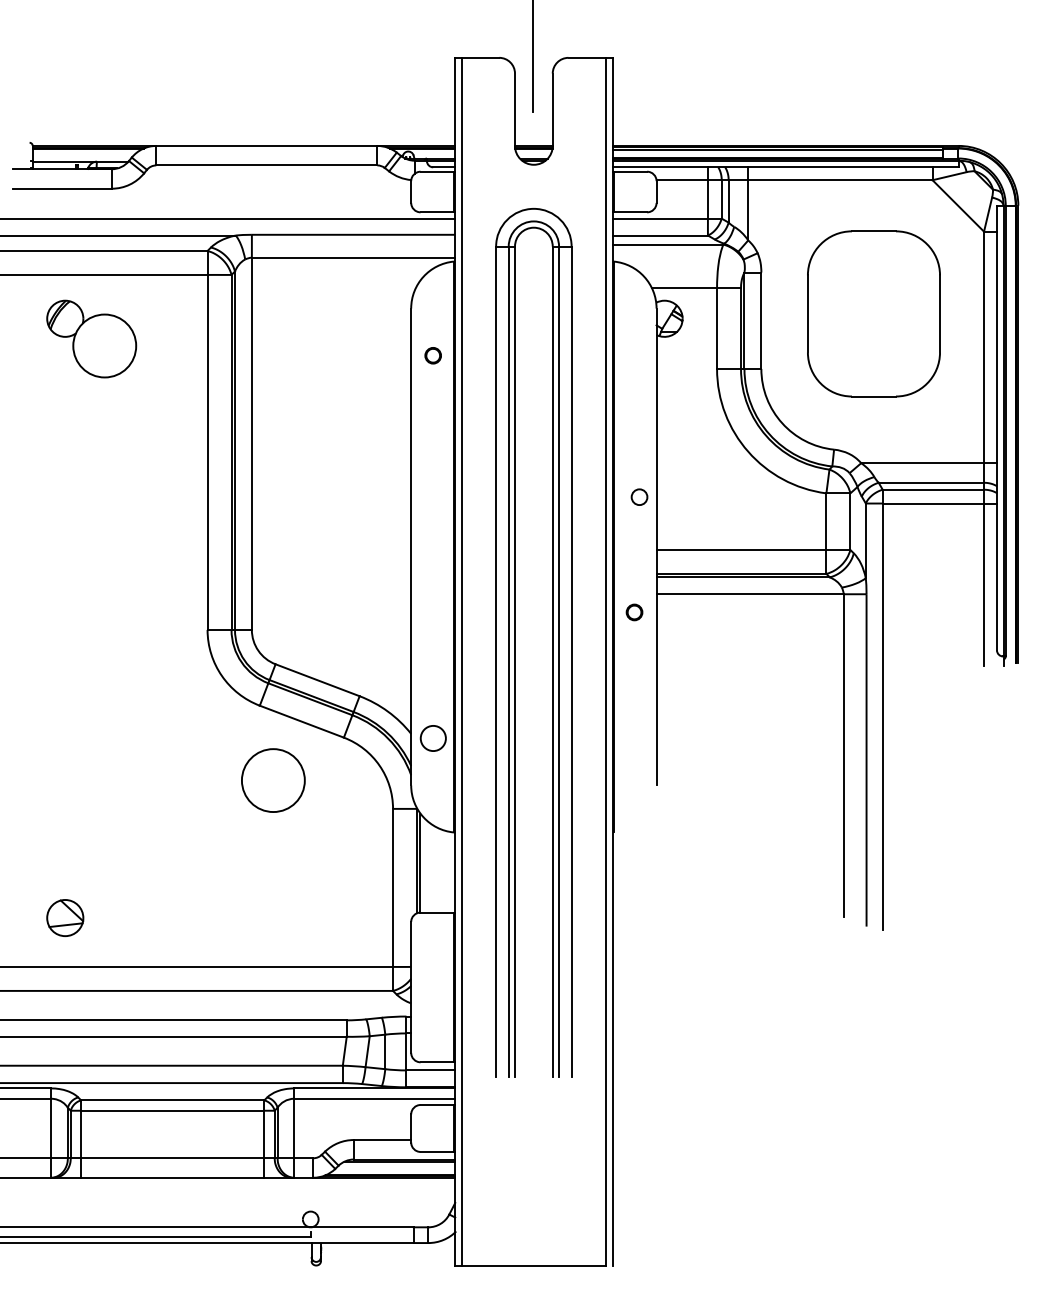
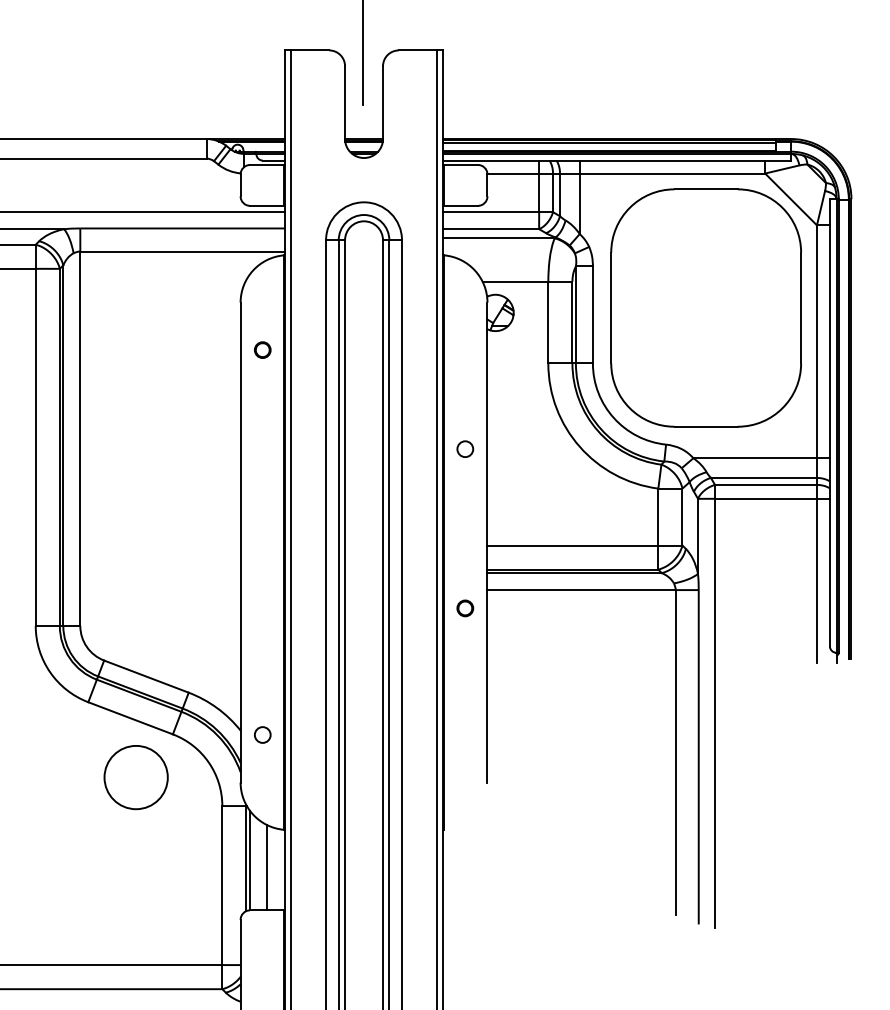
part: (873, 313) -> (705, 307), size x1.43
circle: (639, 496) -> (465, 448), moved
circle: (432, 737) -> (262, 734), size x0.62
circle: (273, 780) -> (136, 777), moved
line: (437, 869) -> (267, 867), added

